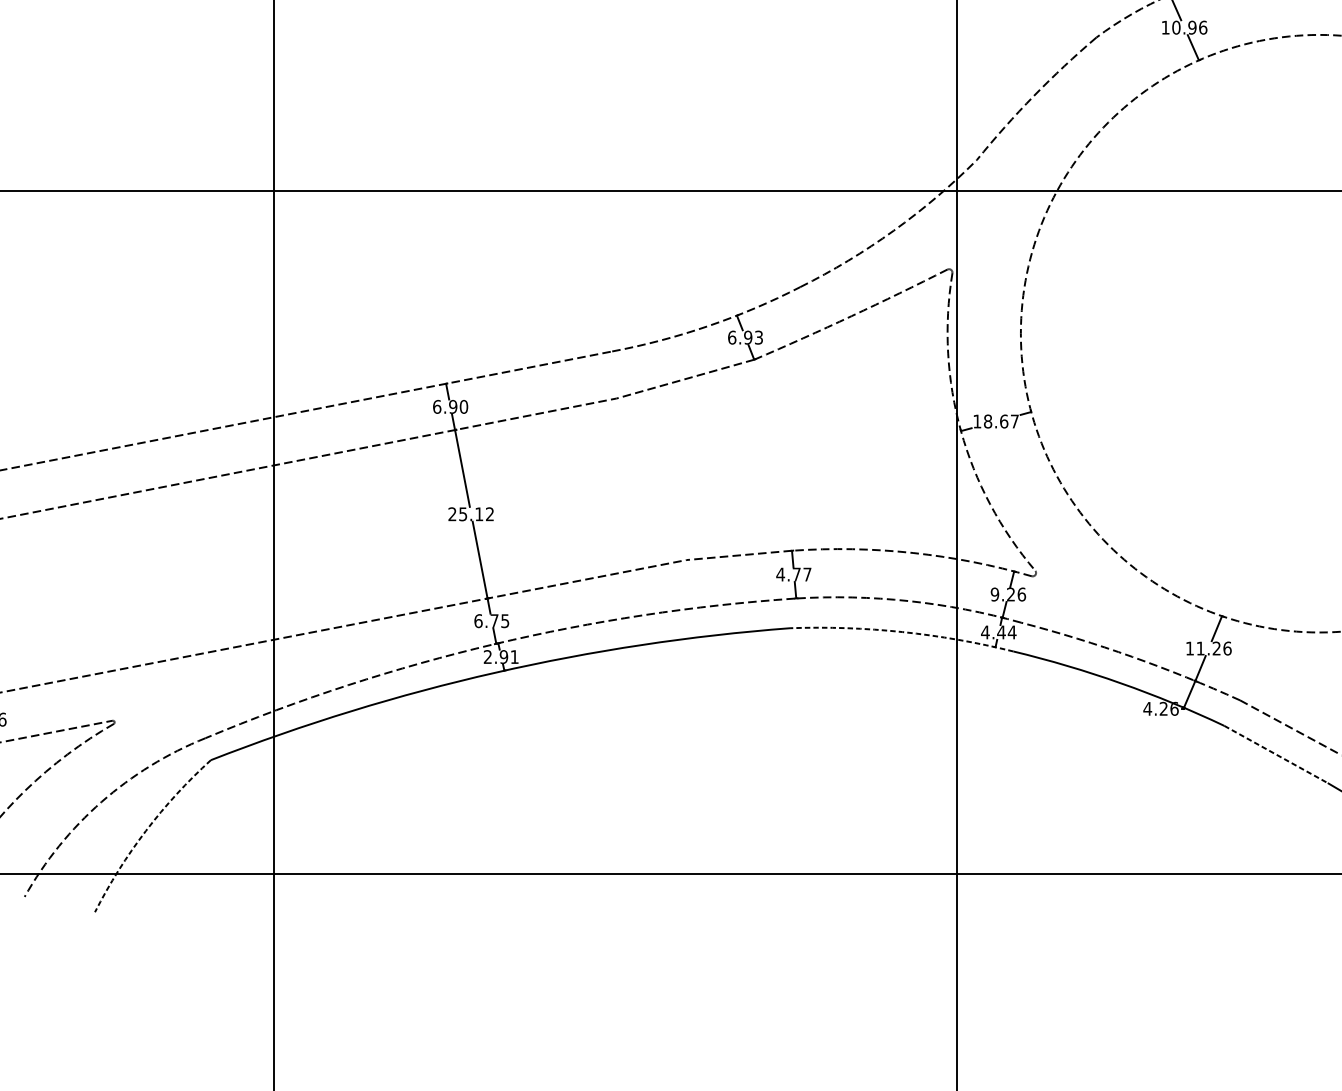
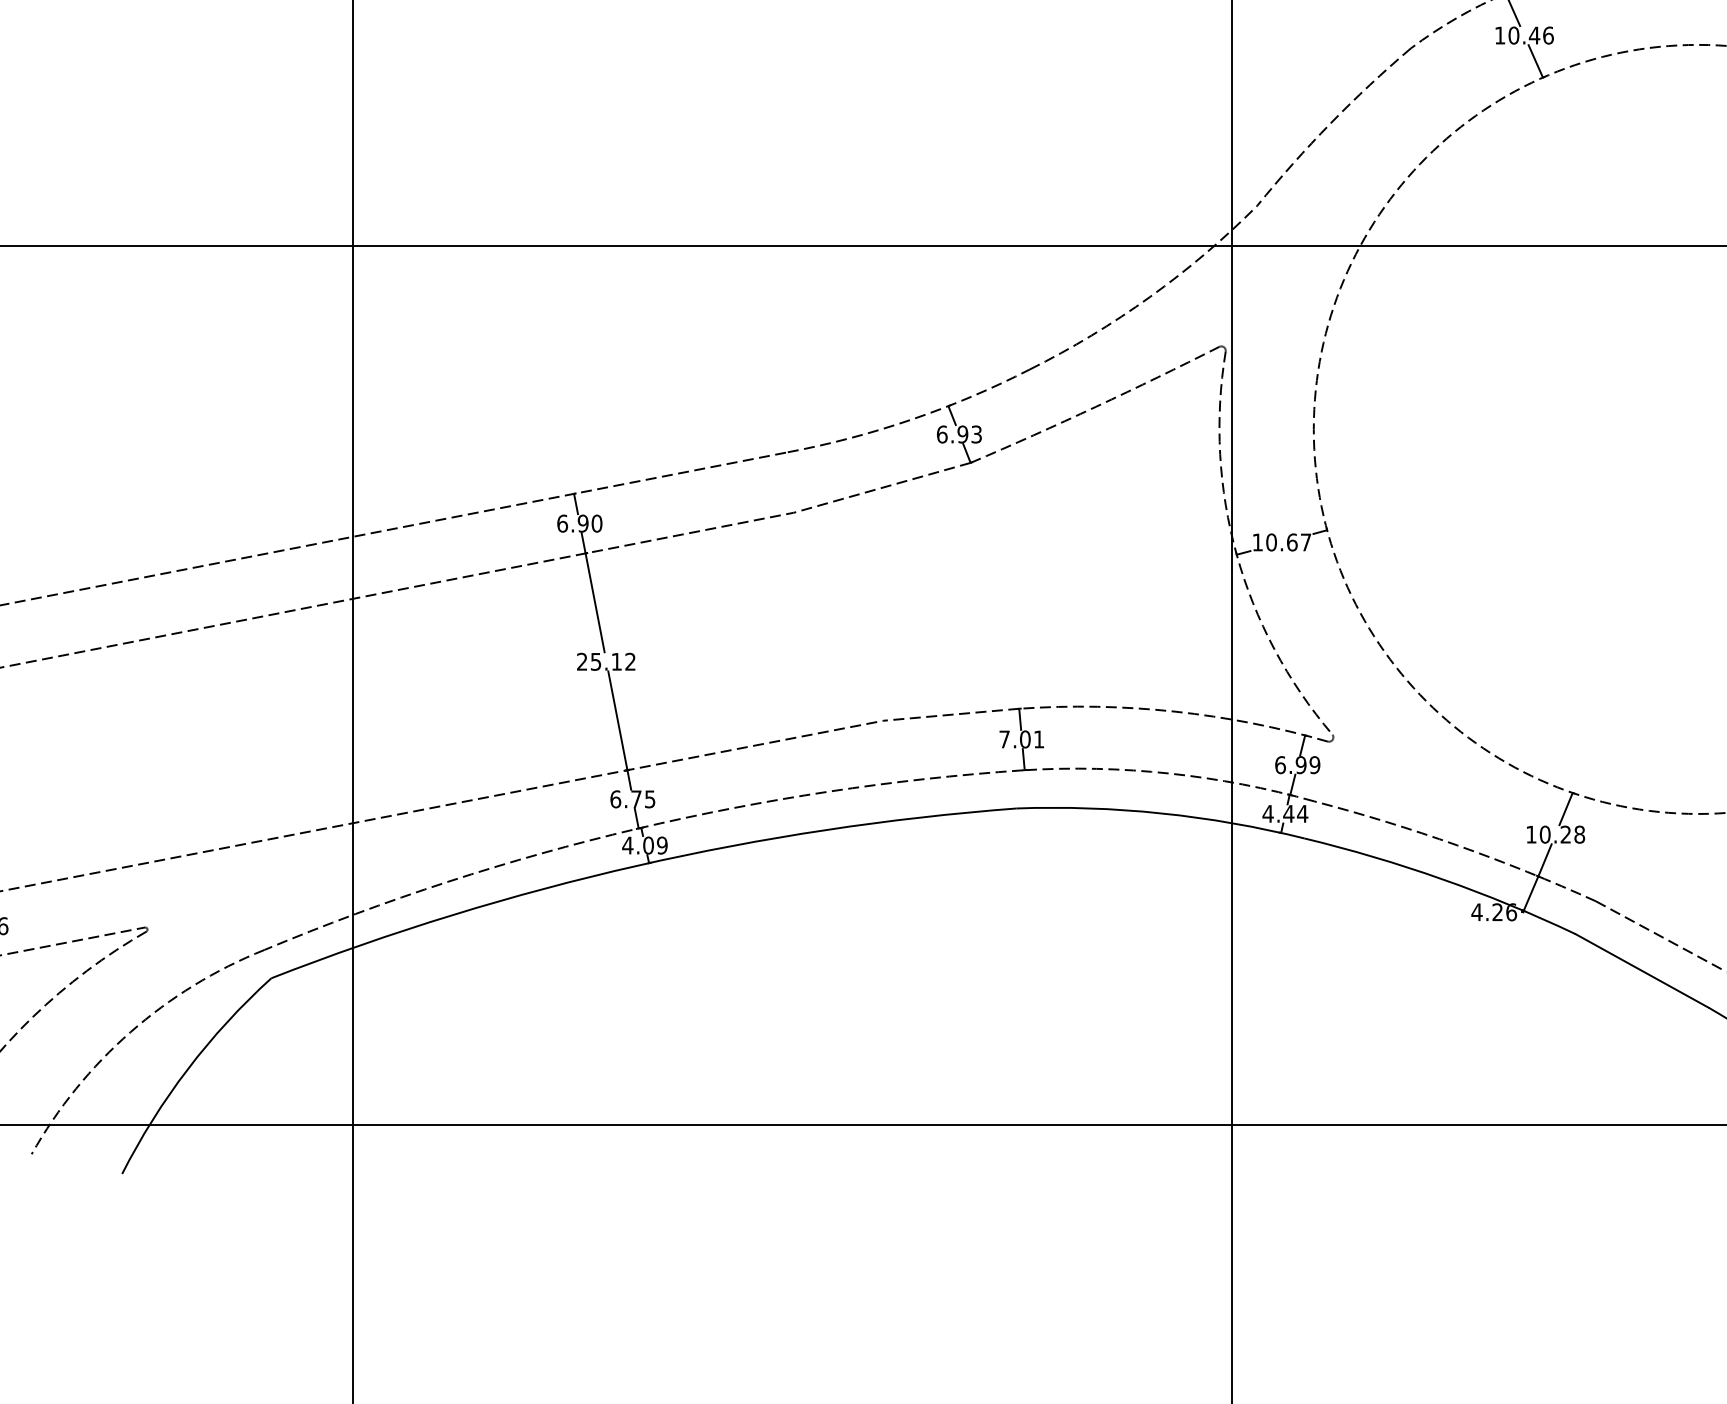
text: (1192, 27) -> (1534, 35), 10.96 -> 10.46
text: (988, 421) -> (1271, 542), 18.67 -> 10.67
text: (793, 574) -> (1021, 739), 4.77 -> 7.01
text: (1008, 594) -> (1297, 765), 9.26 -> 6.99
arc: (902, 632) -> (1161, 813), dashed -> solid
text: (1214, 648) -> (1562, 834), 11.26 -> 10.28
text: (500, 656) -> (644, 845), 2.91 -> 4.09
line: (1276, 754) -> (1642, 971), dashed -> solid
arc: (145, 831) -> (187, 1069), dashed -> solid

